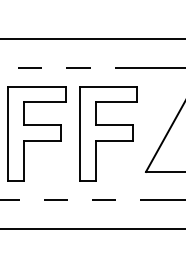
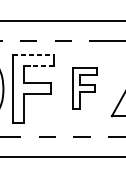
line: (37, 86) -> (33, 54), solid -> dashed
line: (44, 102) -> (39, 66), solid -> dashed
part: (108, 133) -> (84, 88), size x0.6

